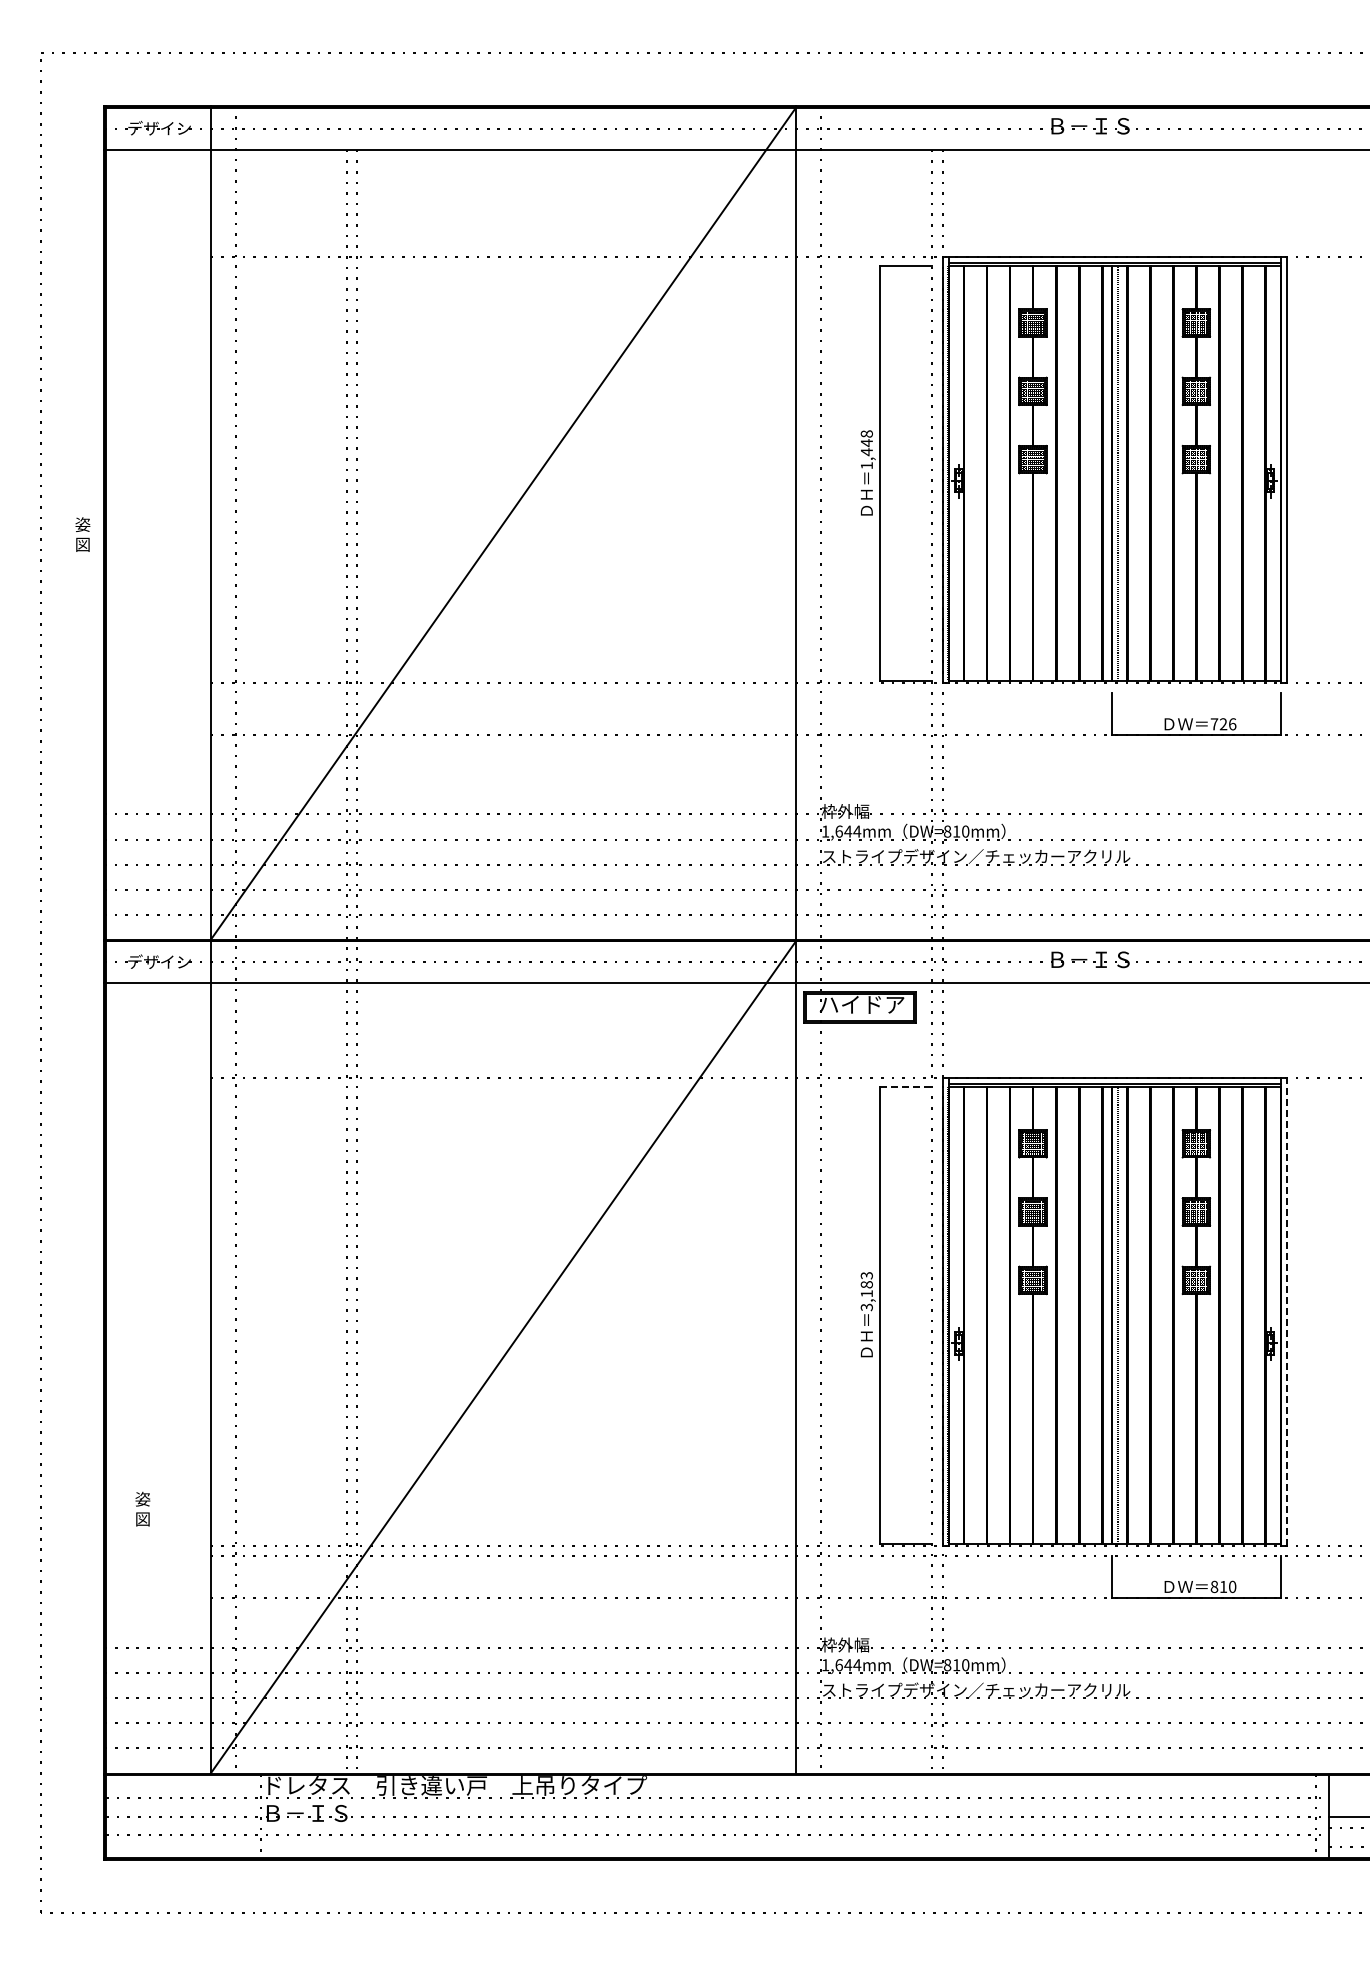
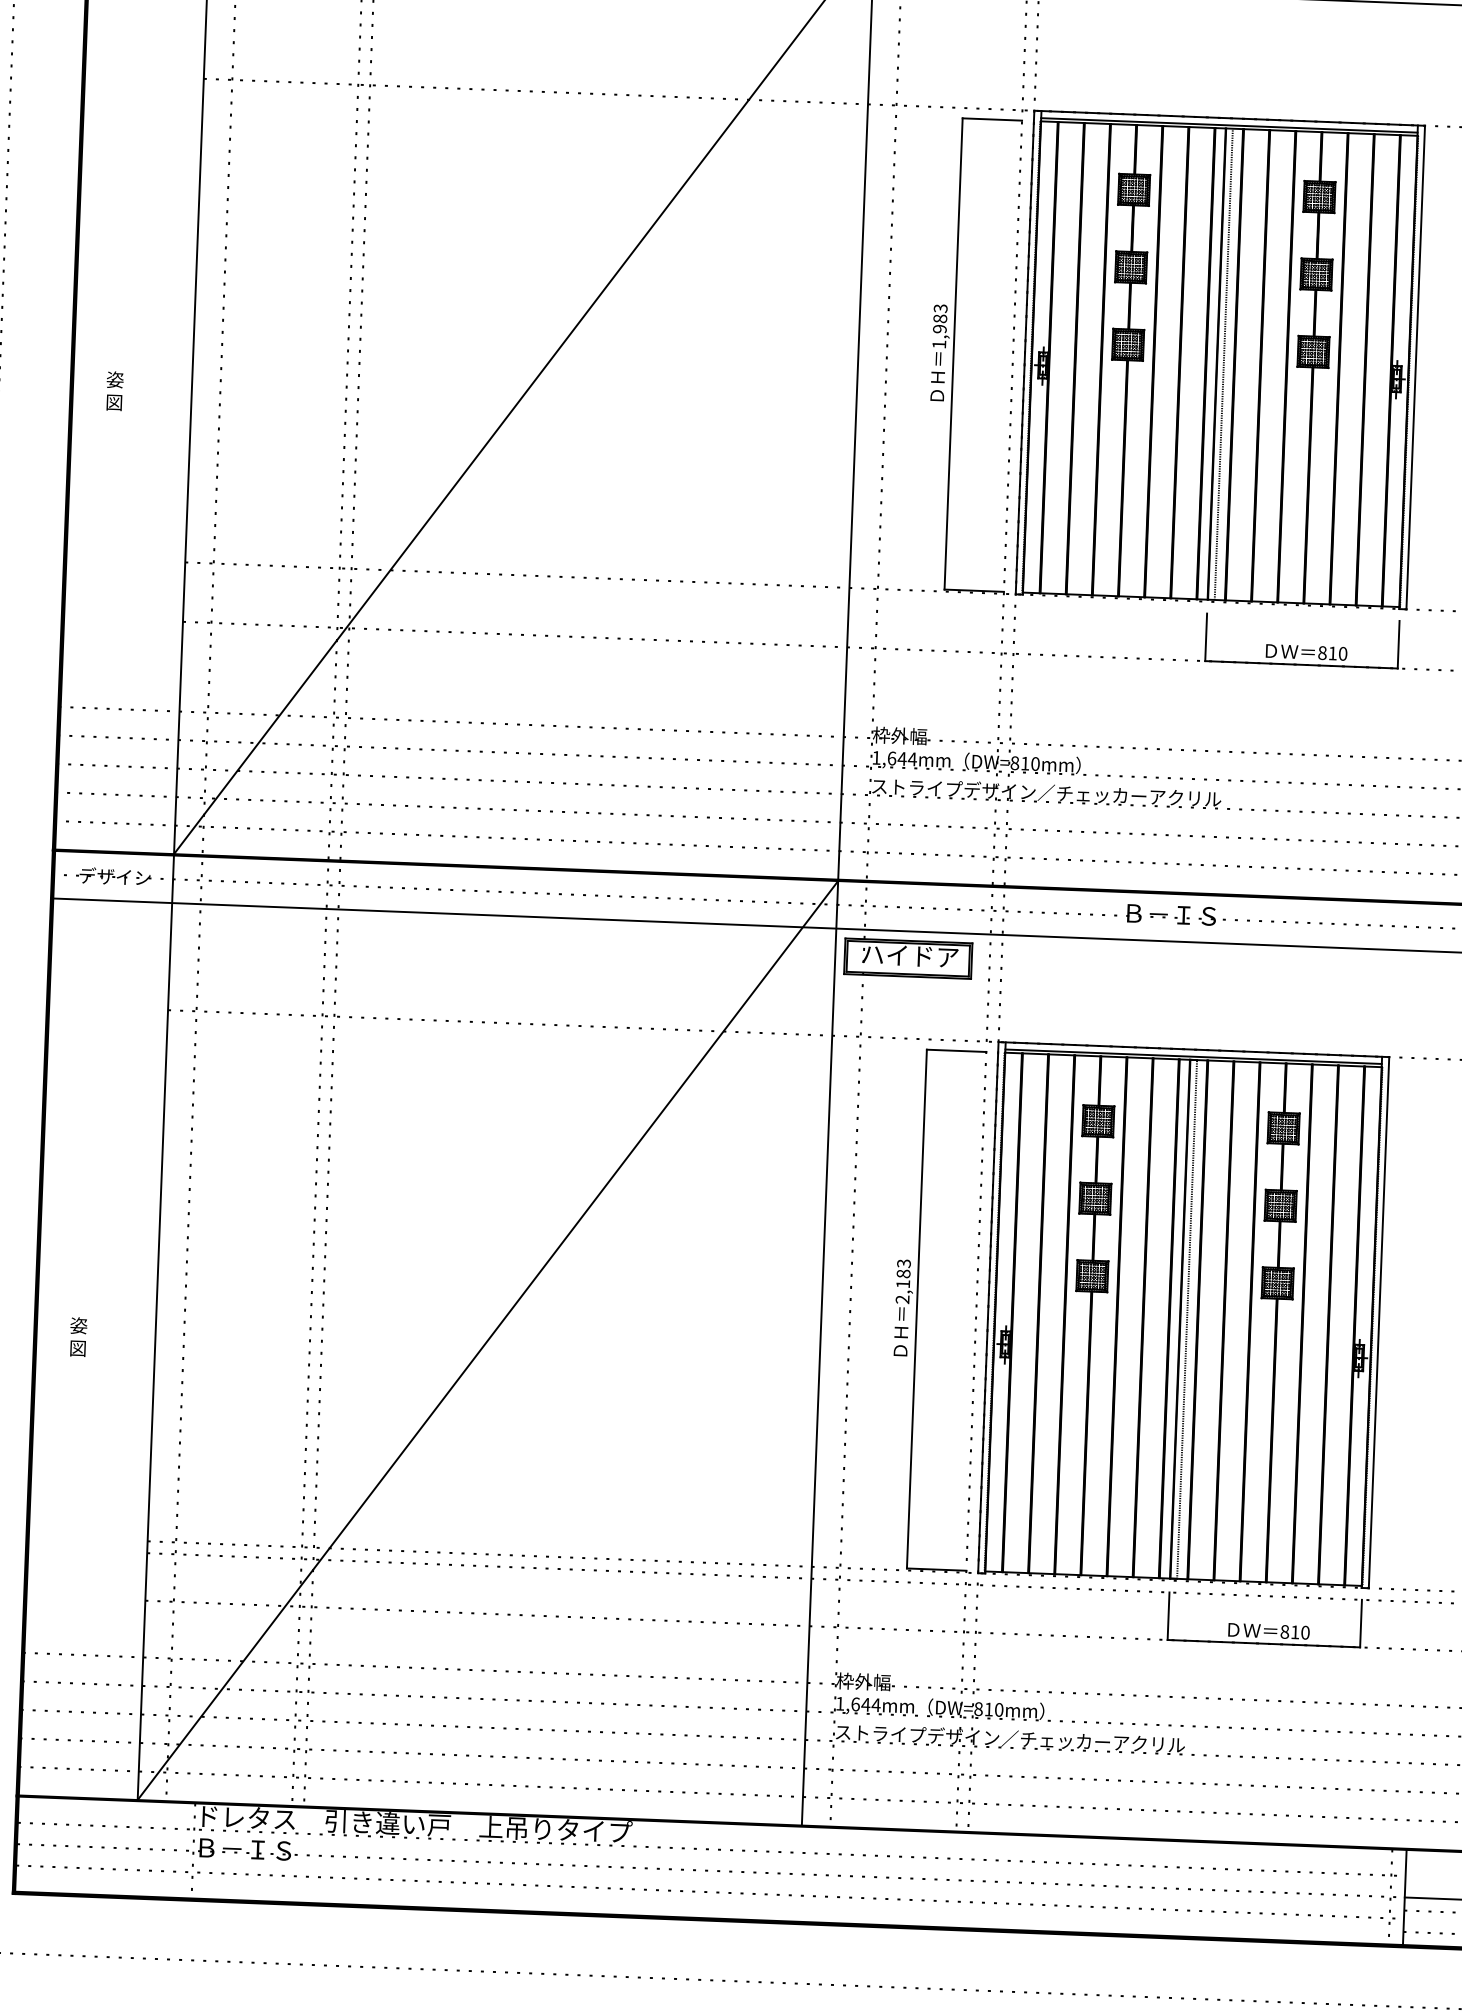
text: (866, 443) -> (939, 319), 1,448 -> 1,983
text: (82, 534) -> (114, 390), moved
text: (1223, 724) -> (1332, 653), 726 -> 810
line: (906, 1086) -> (957, 1050), dashed -> solid
text: (866, 1307) -> (902, 1299), 3,183 -> 2,183
line: (1286, 1311) -> (1378, 1322), dashed -> solid
text: (142, 1508) -> (78, 1336), moved

